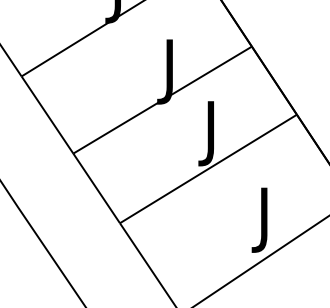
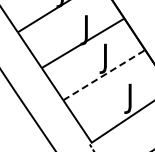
line: (208, 167) -> (104, 74), solid -> dashed

